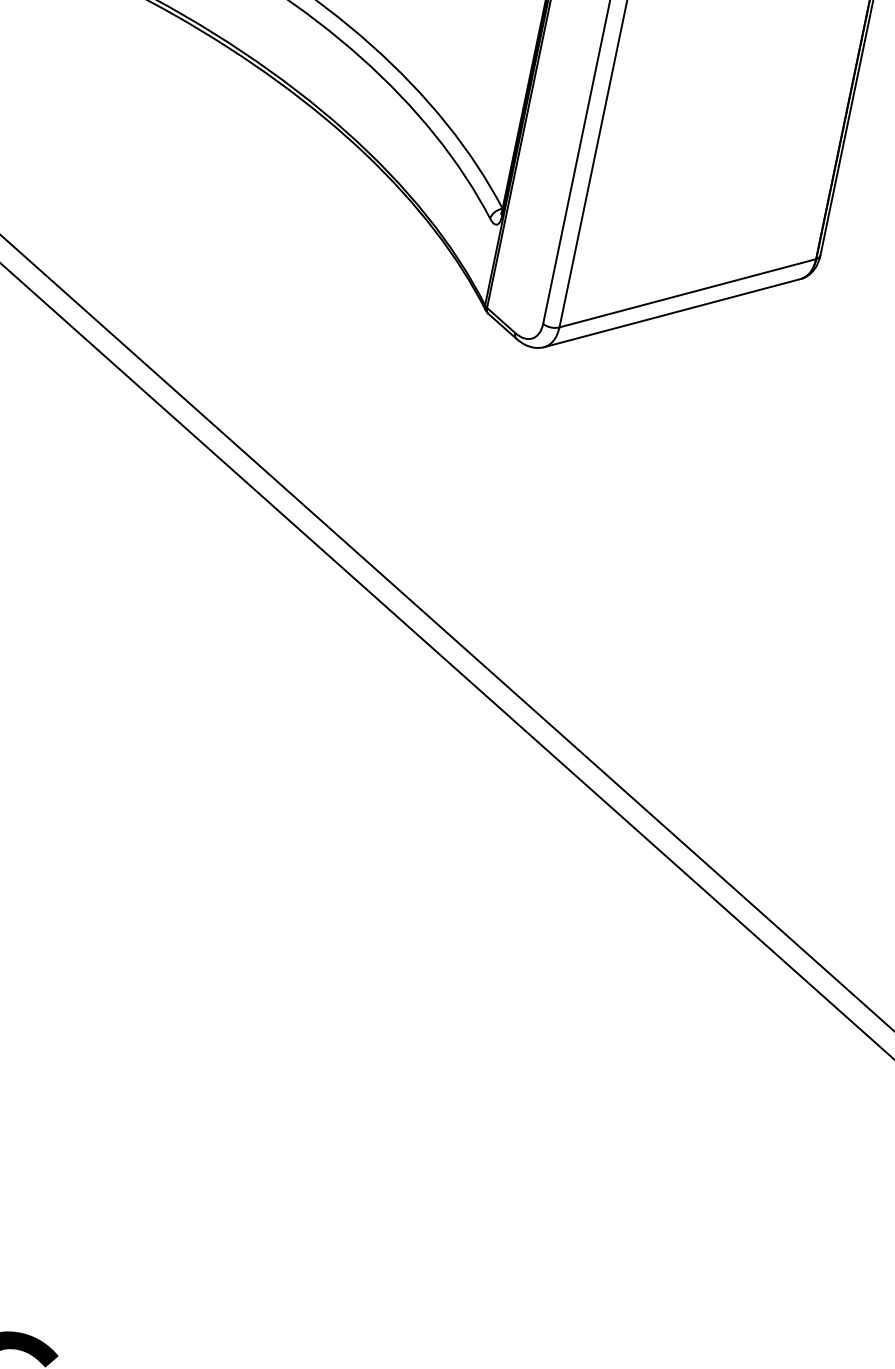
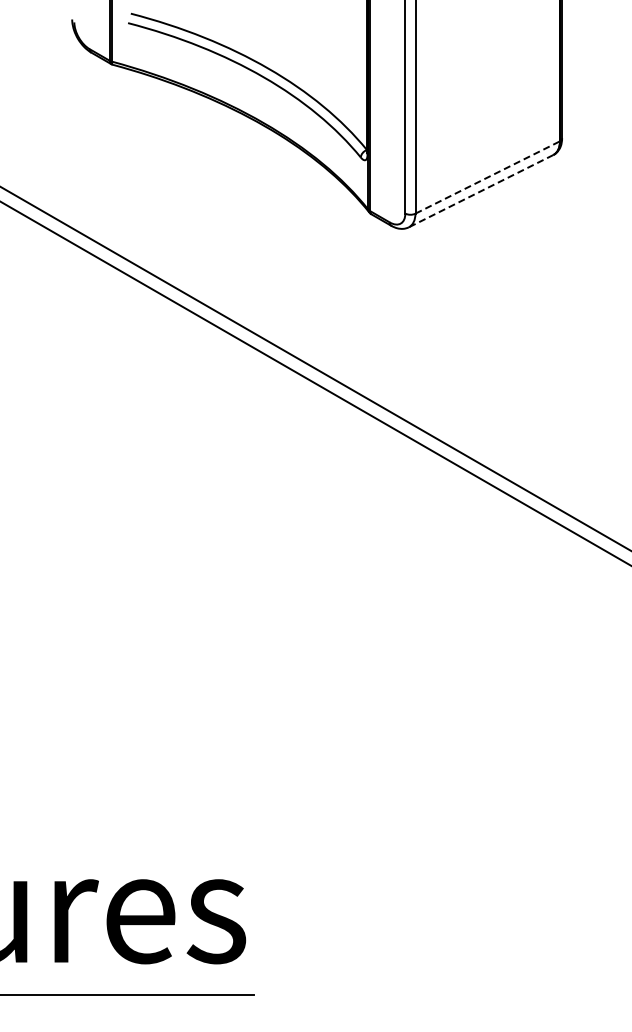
line: (687, 293) -> (487, 177), solid -> dashed
line: (673, 313) -> (481, 191), solid -> dashed

